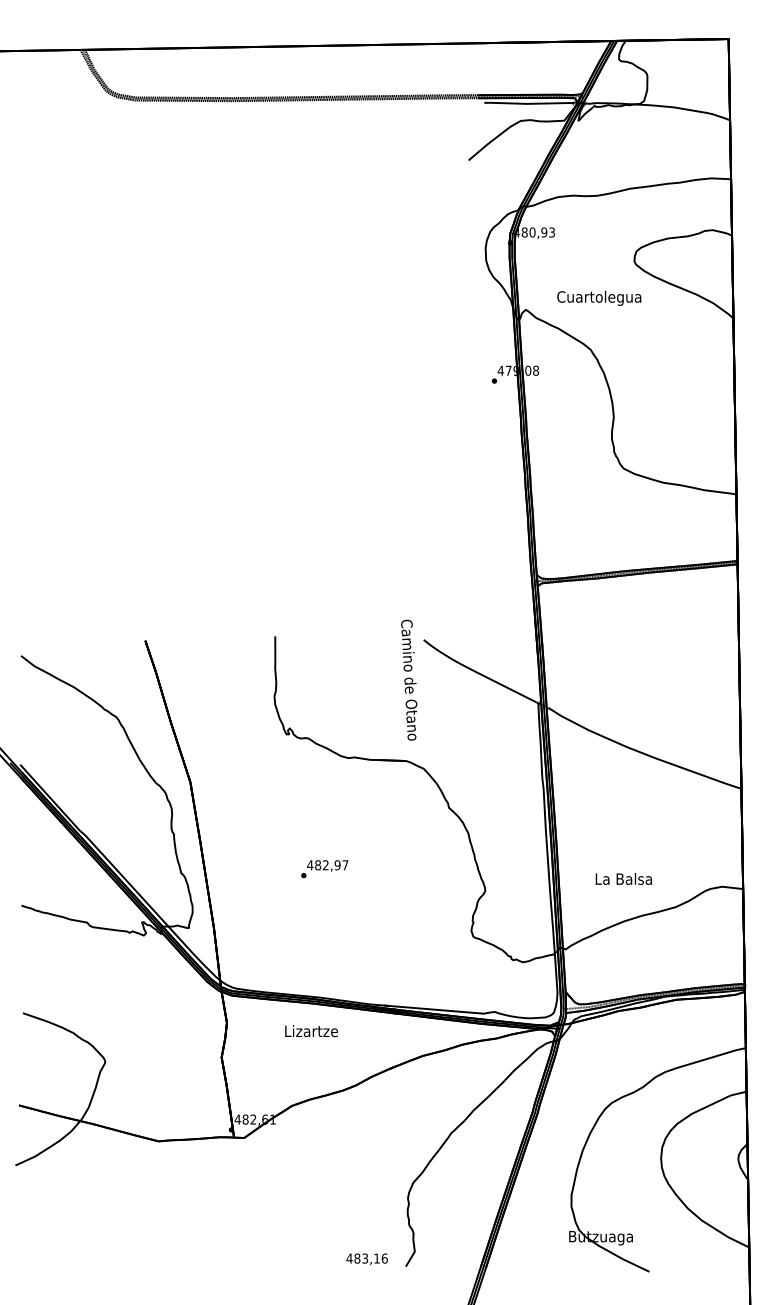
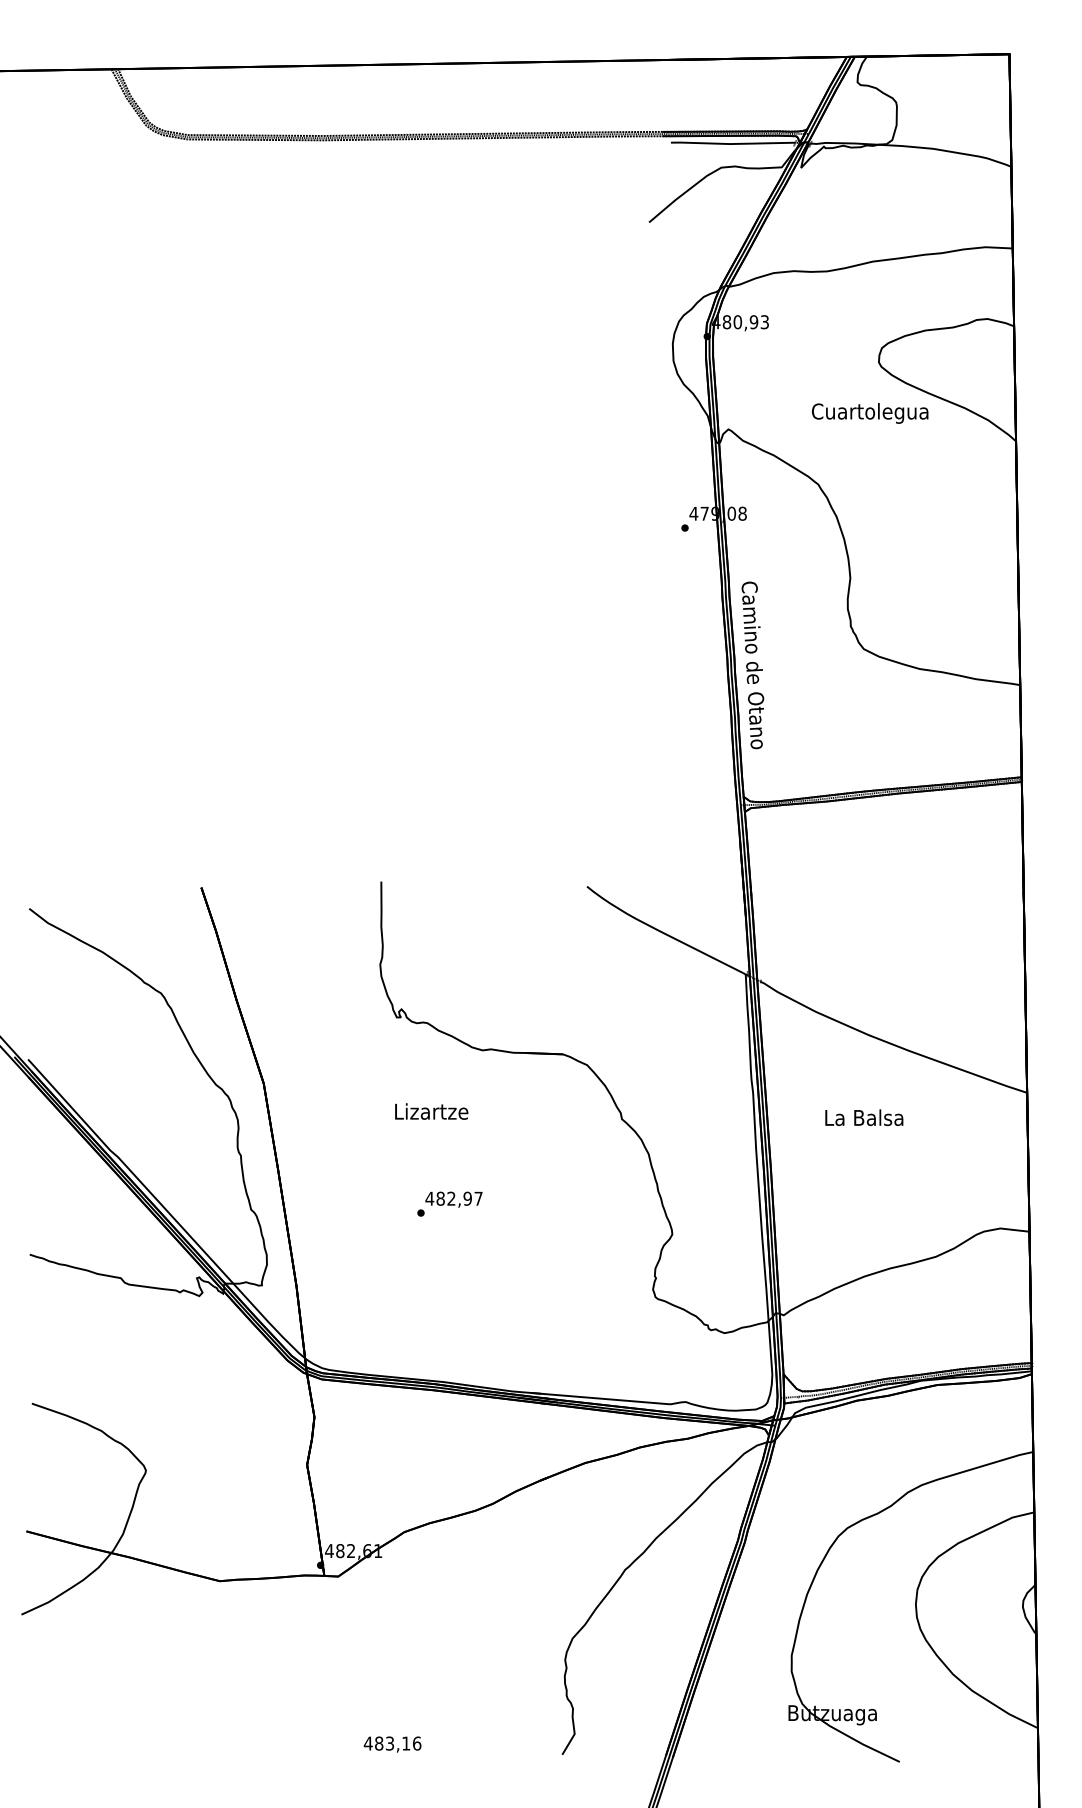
text: (599, 298) -> (870, 413), moved
text: (408, 680) -> (752, 665), moved
text: (624, 878) -> (864, 1117), moved
text: (311, 1031) -> (431, 1111), moved
text: (367, 1259) -> (392, 1744), moved

